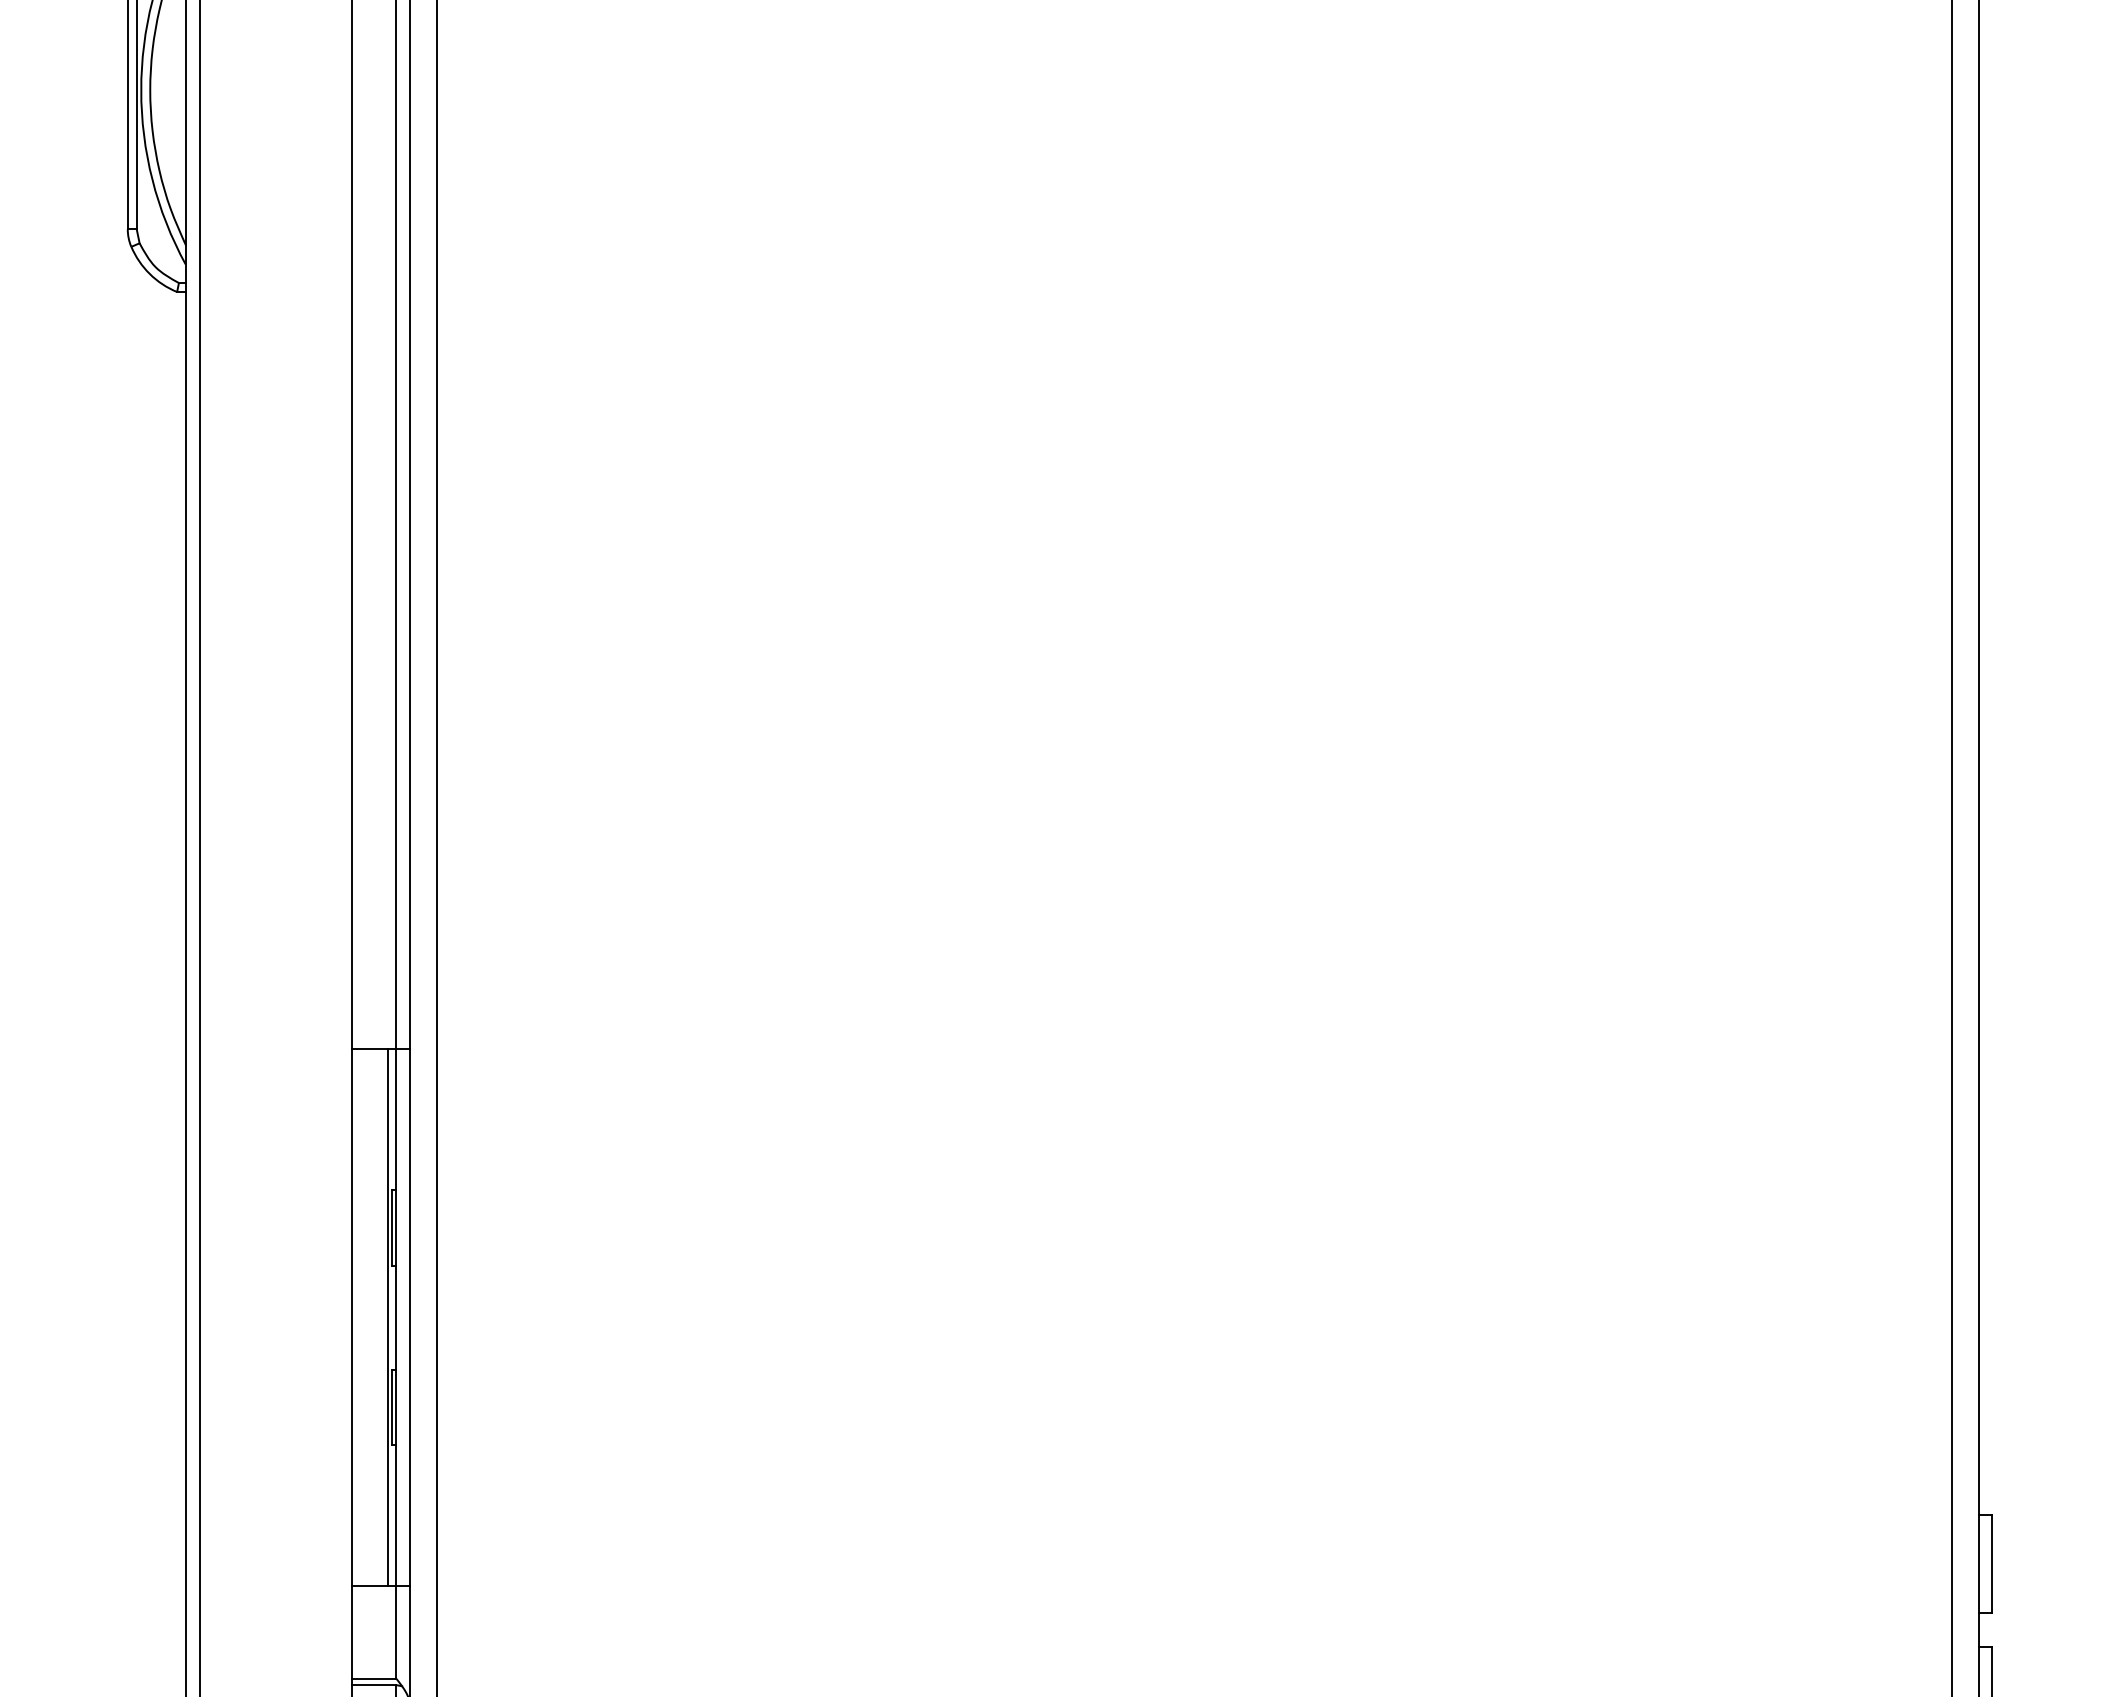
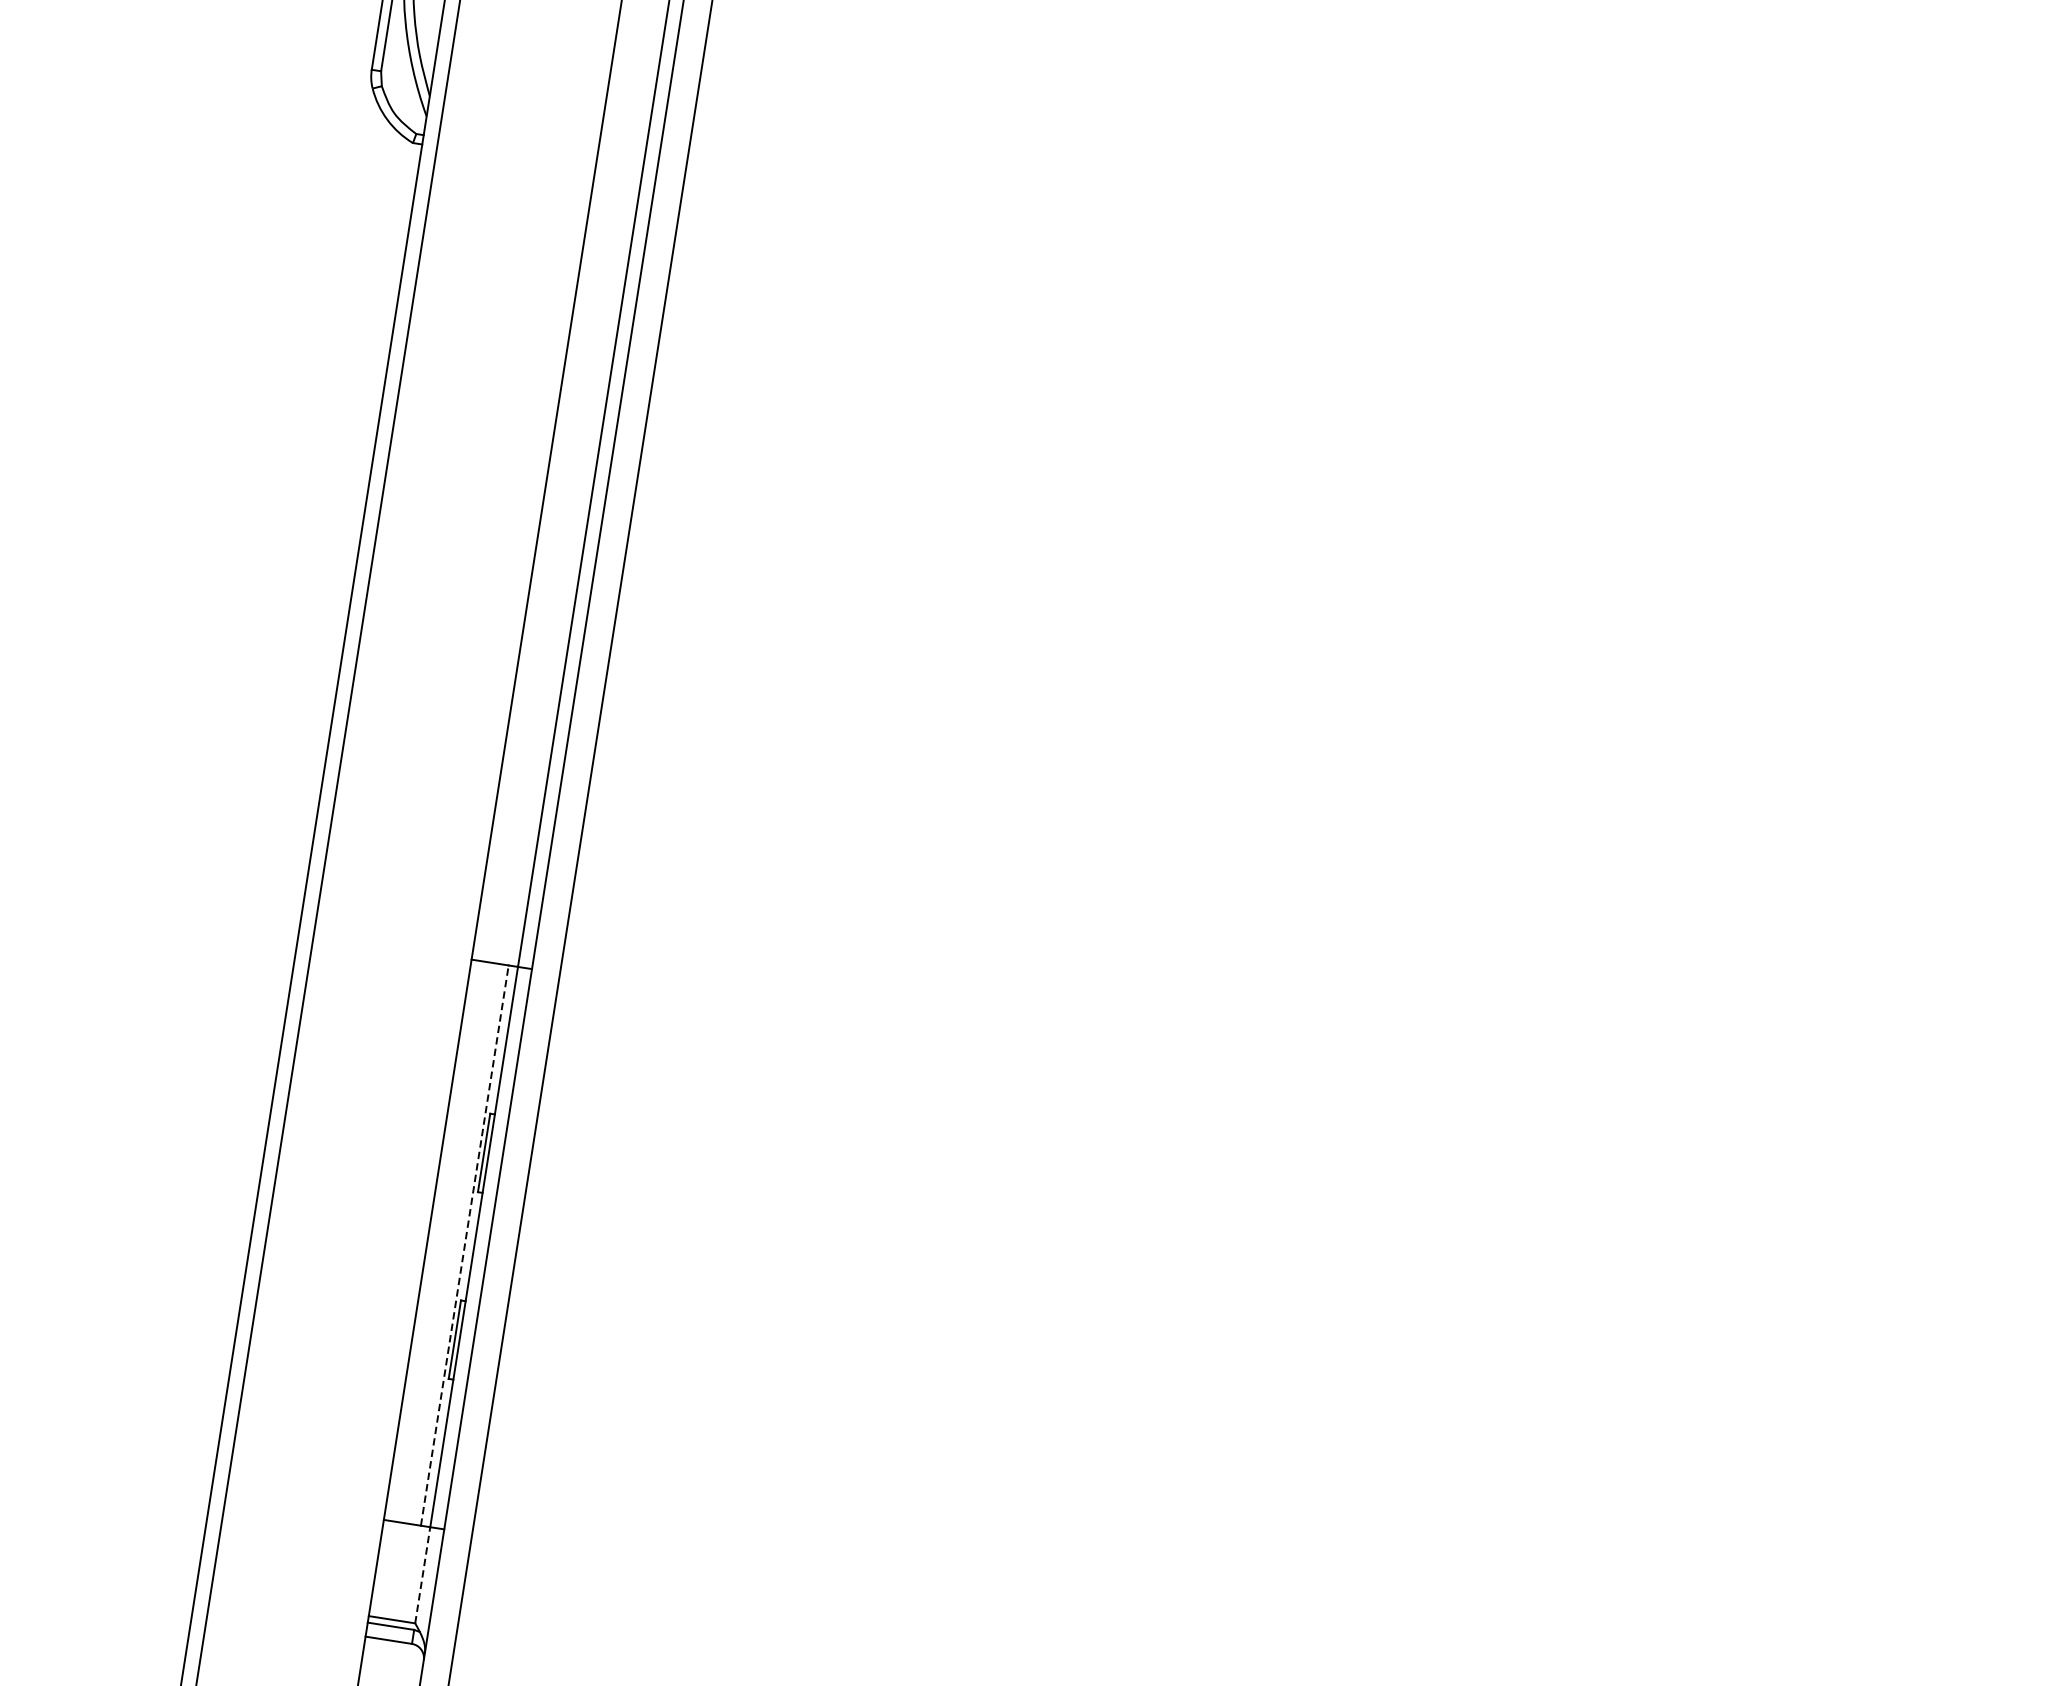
line: (387, 1317) -> (464, 1245), solid -> dashed
line: (396, 1632) -> (422, 1575), solid -> dashed

